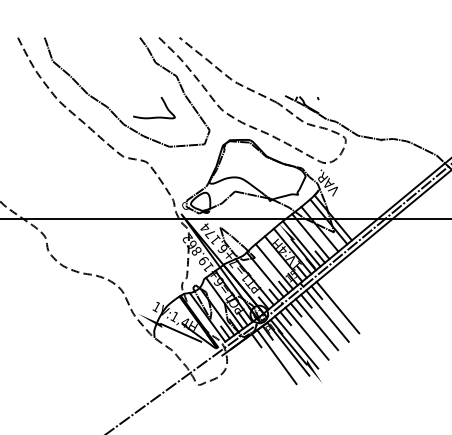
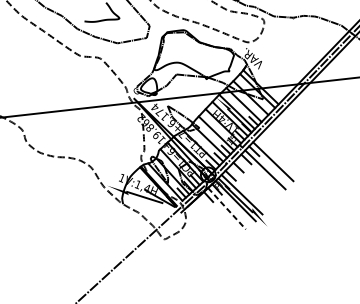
line: (316, 324) -> (256, 177), removed
line: (306, 333) -> (249, 186), removed
line: (277, 357) -> (227, 209), solid -> dashed

